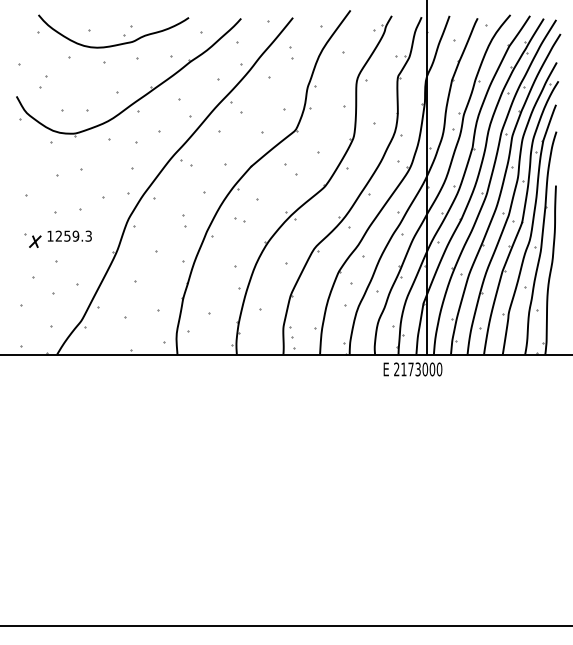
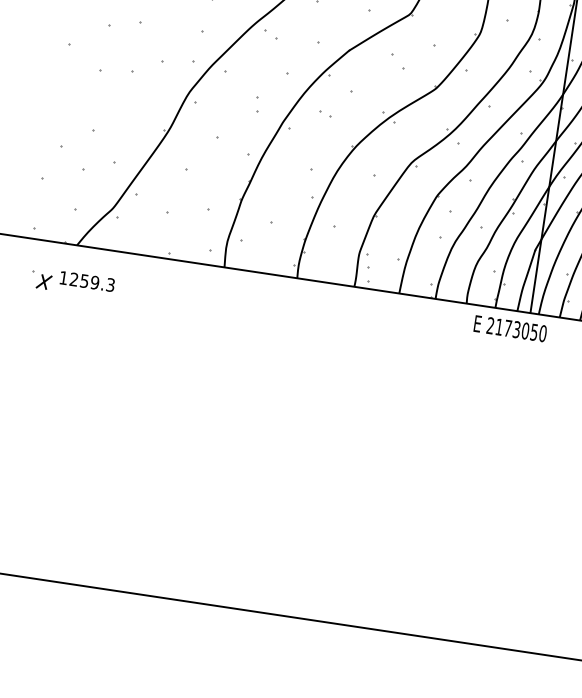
part: (57, 238) -> (71, 282), moved
text: (432, 369) -> (534, 332), 2173000 -> 2173050

